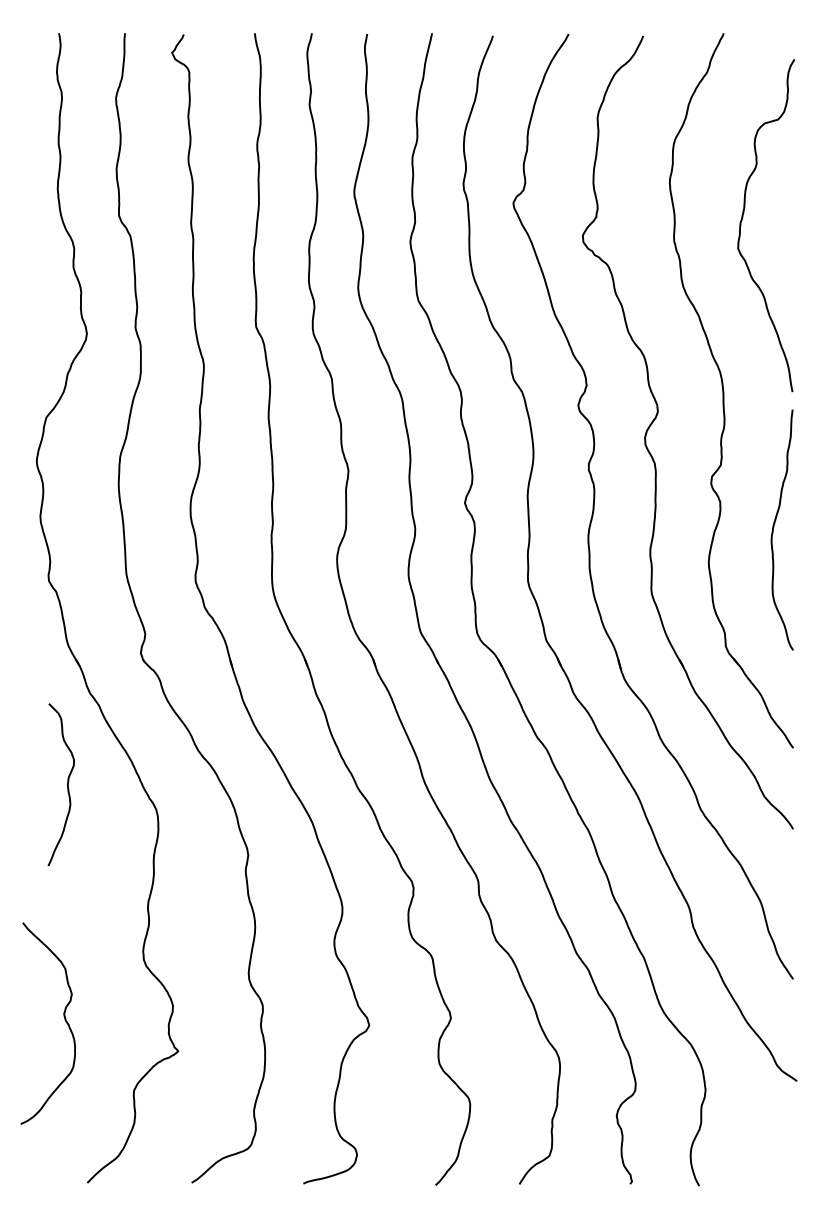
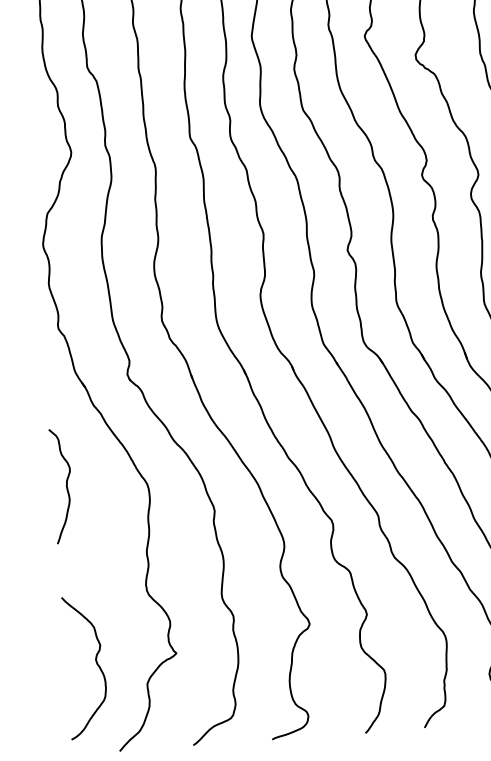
curve: (67, 784) -> (66, 485), moved
curve: (64, 1020) -> (96, 664), moved

